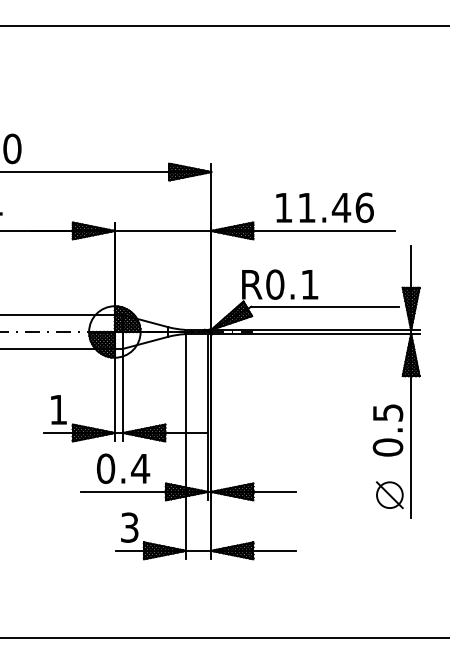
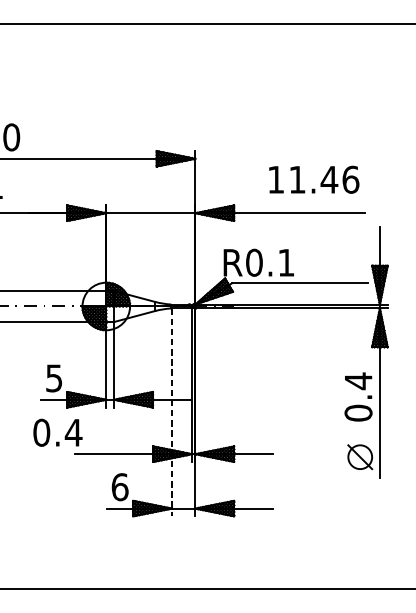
text: (324, 207) -> (313, 179), moved
text: (57, 410) -> (53, 378), 1 -> 5
text: (388, 412) -> (358, 380), 0.5 -> 0.4
line: (186, 446) -> (172, 412), solid -> dashed
text: (123, 468) -> (57, 432), moved
text: (129, 527) -> (119, 487), 3 -> 6

